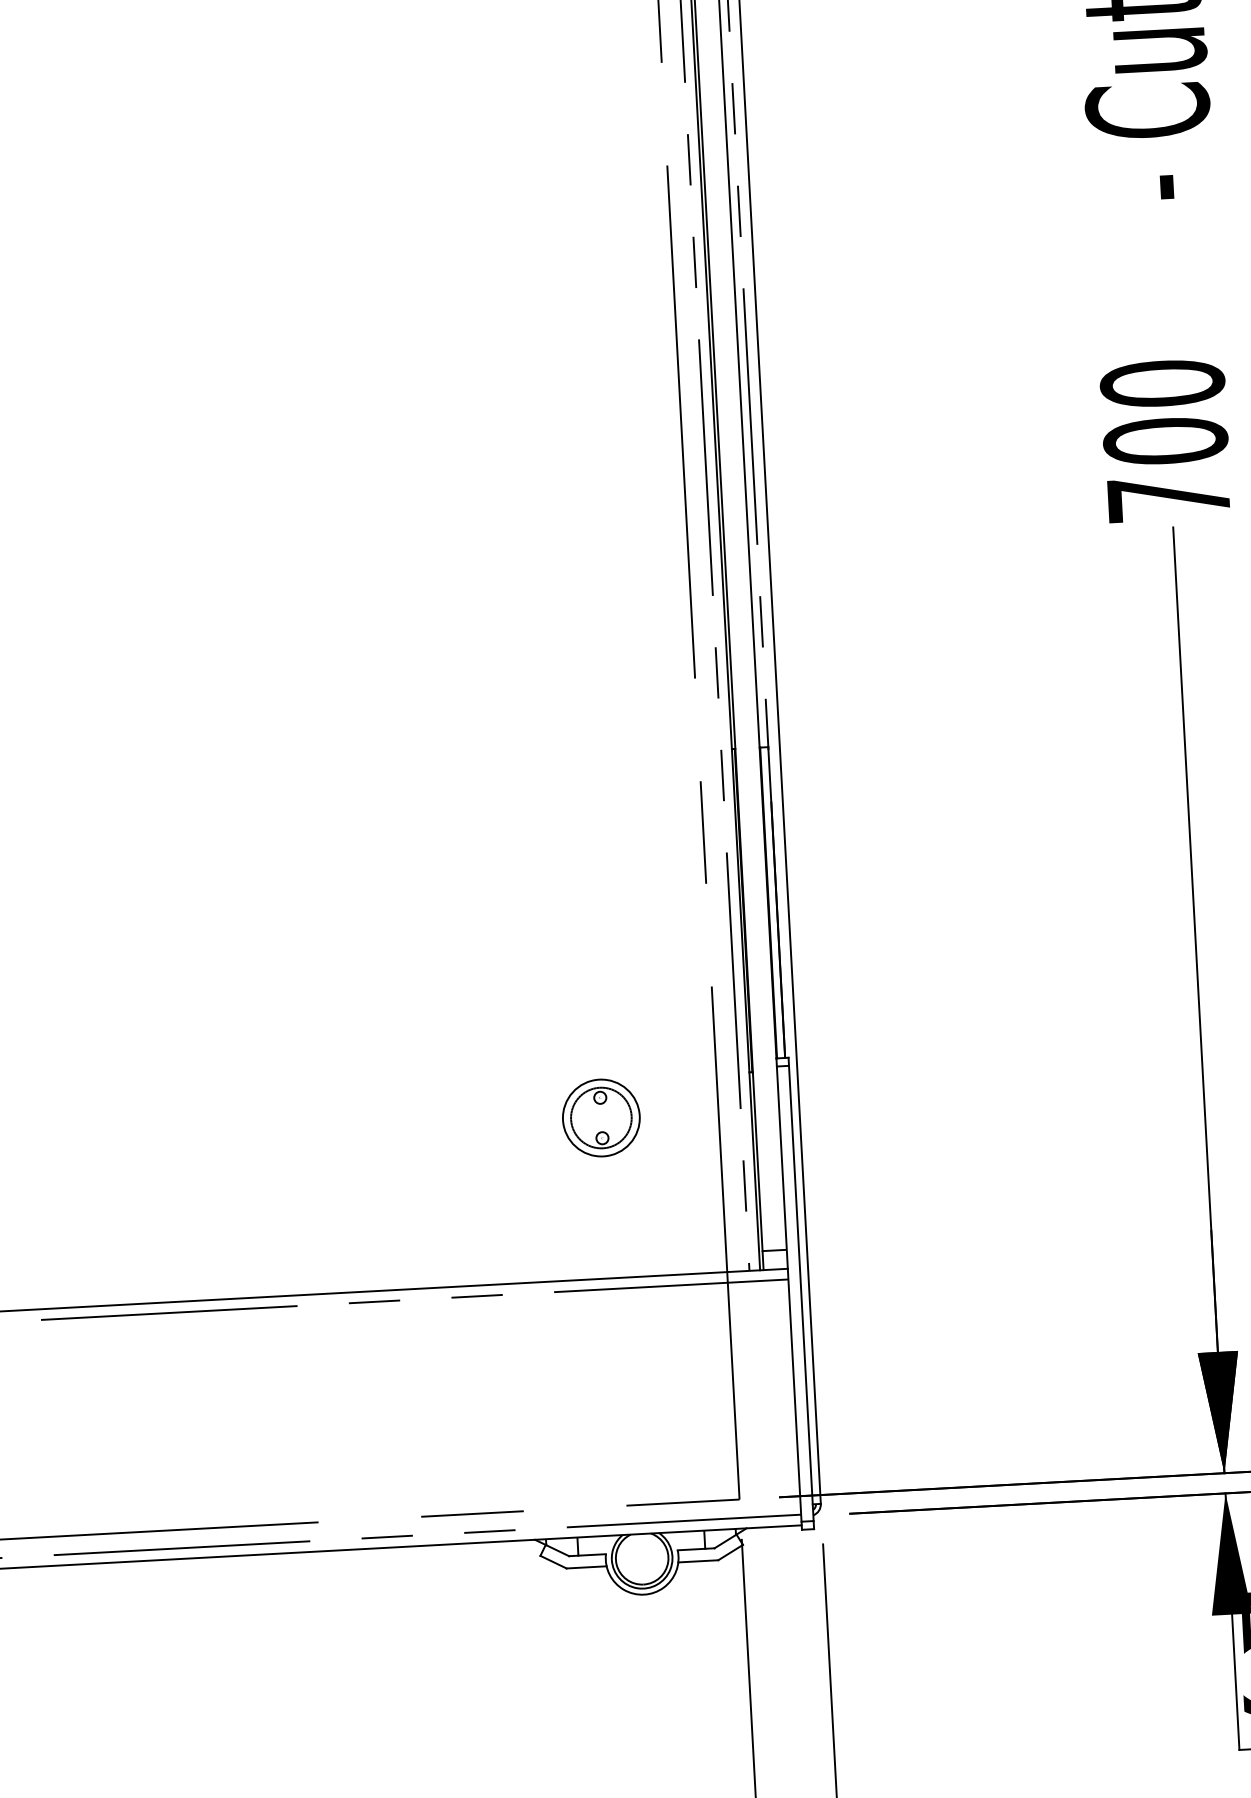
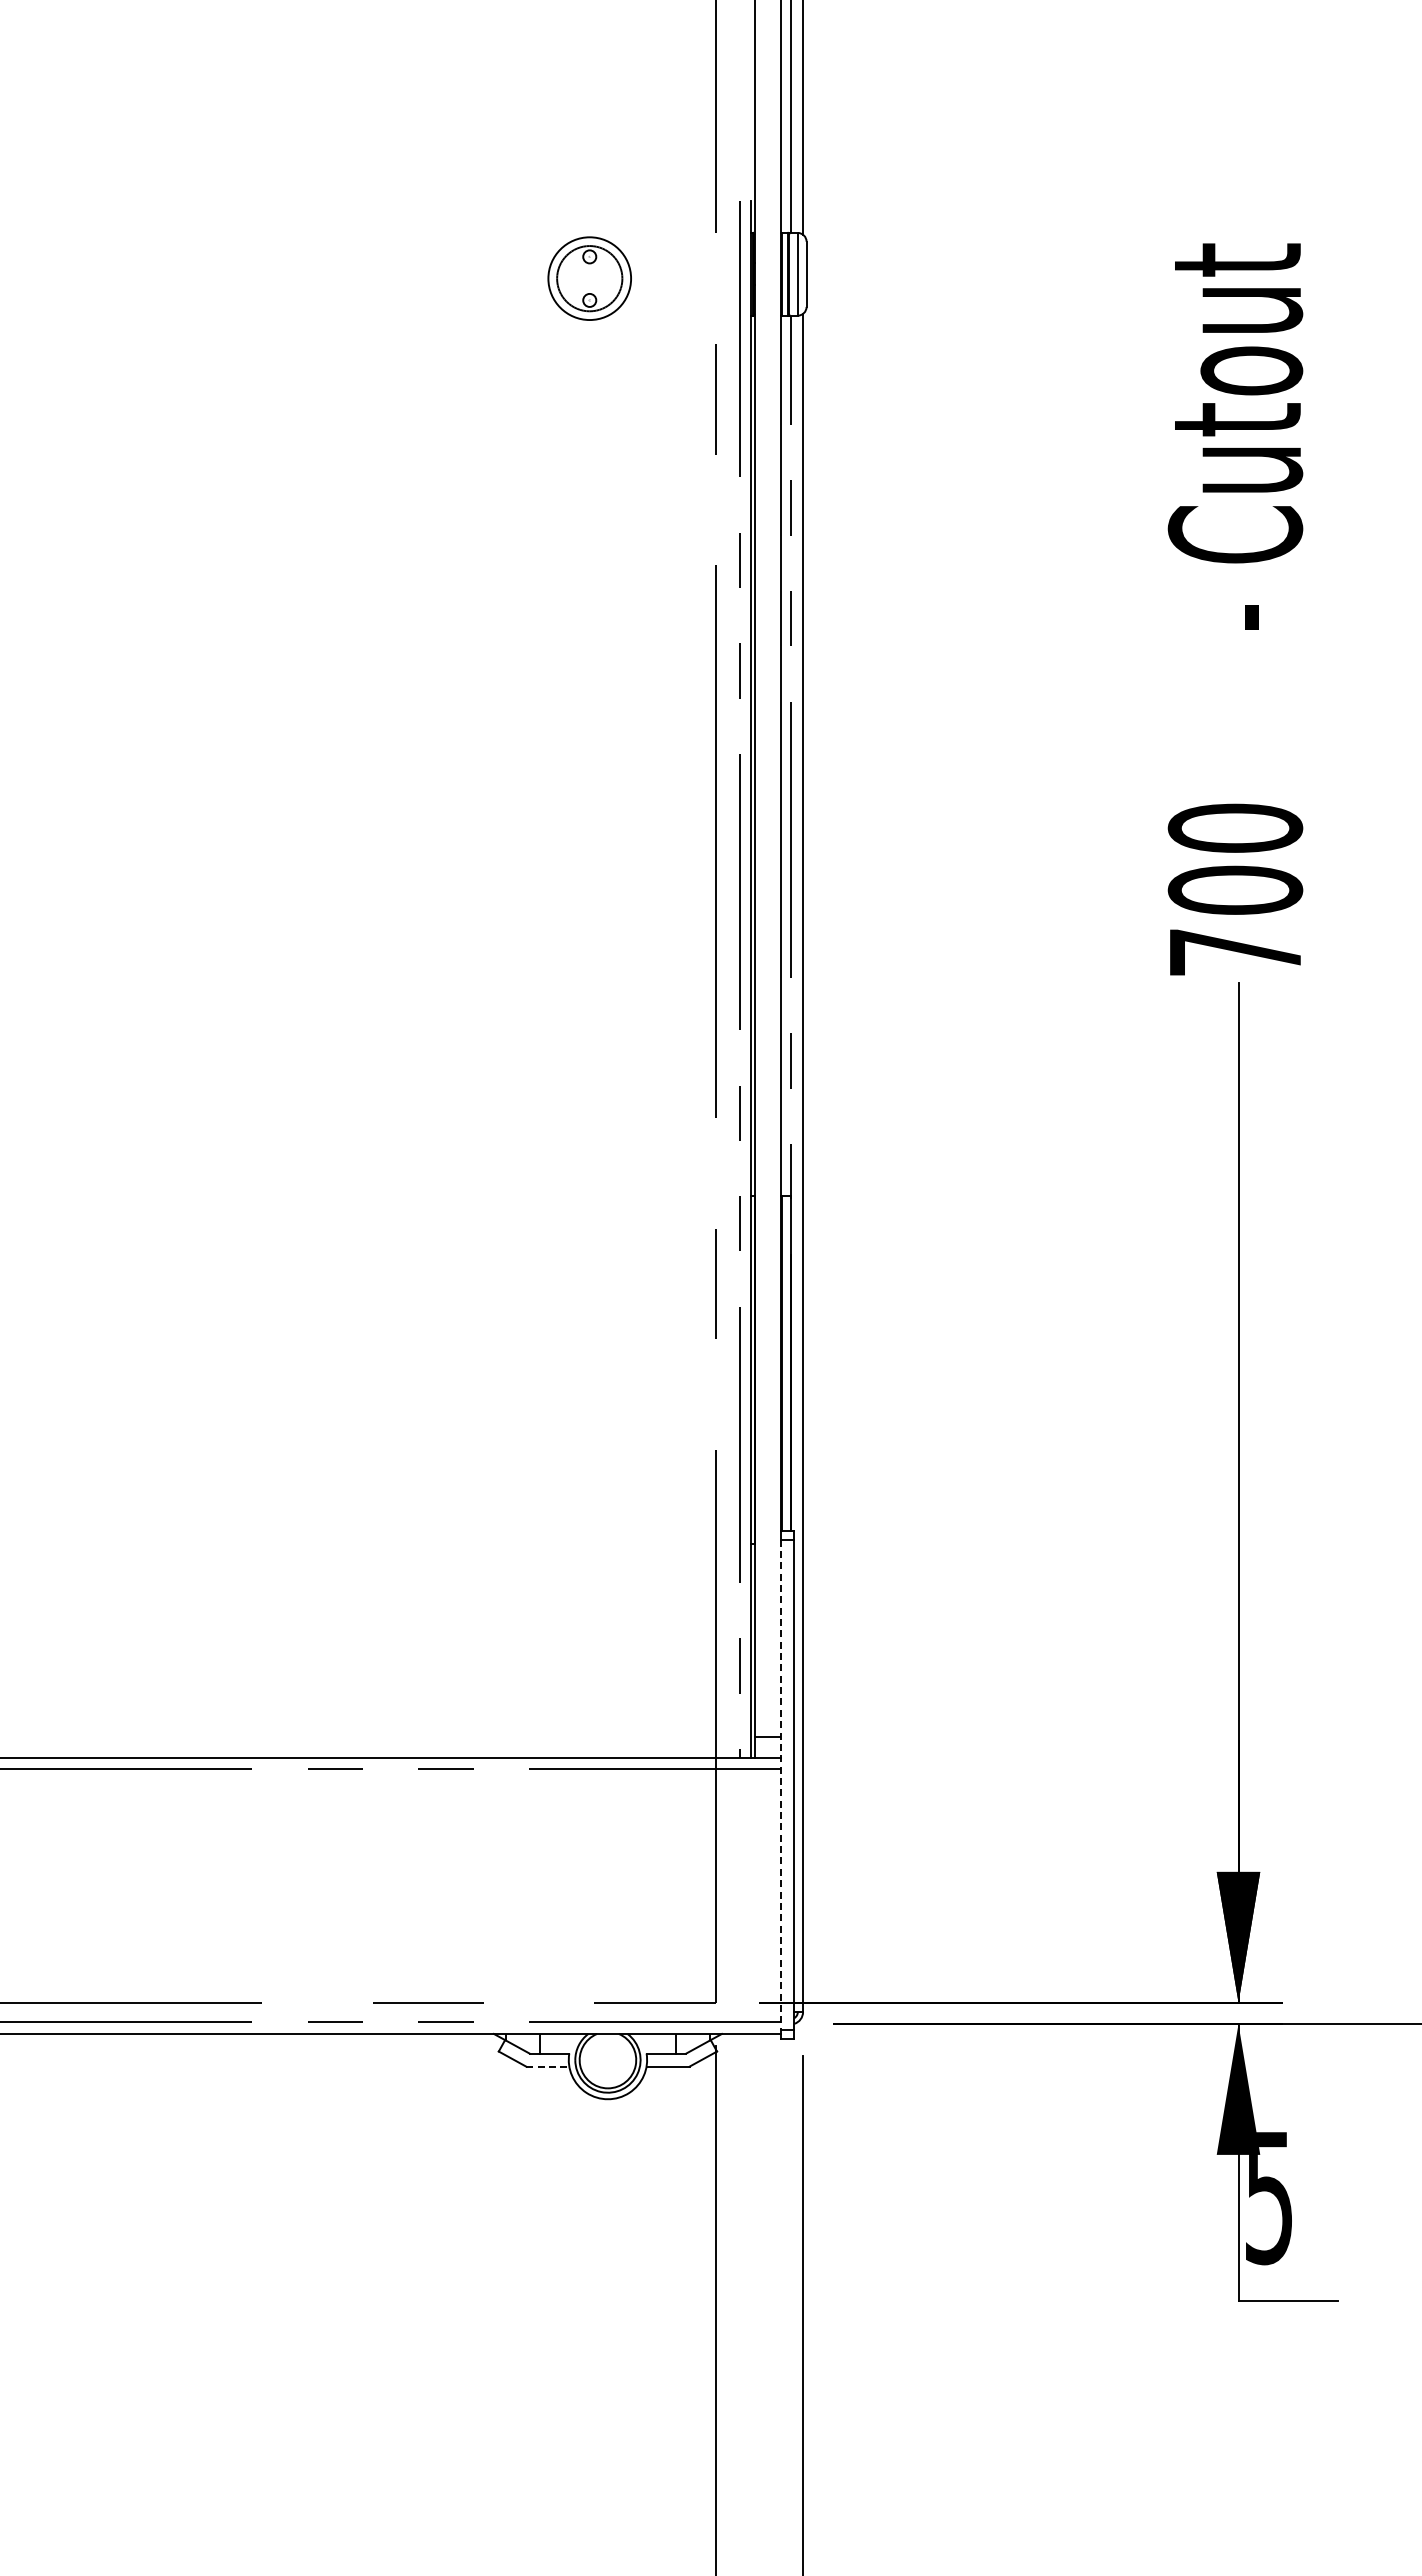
part: (601, 1117) -> (589, 1584), removed
line: (789, 1294) -> (781, 1785), solid -> dashed
line: (586, 1567) -> (547, 2066), solid -> dashed

